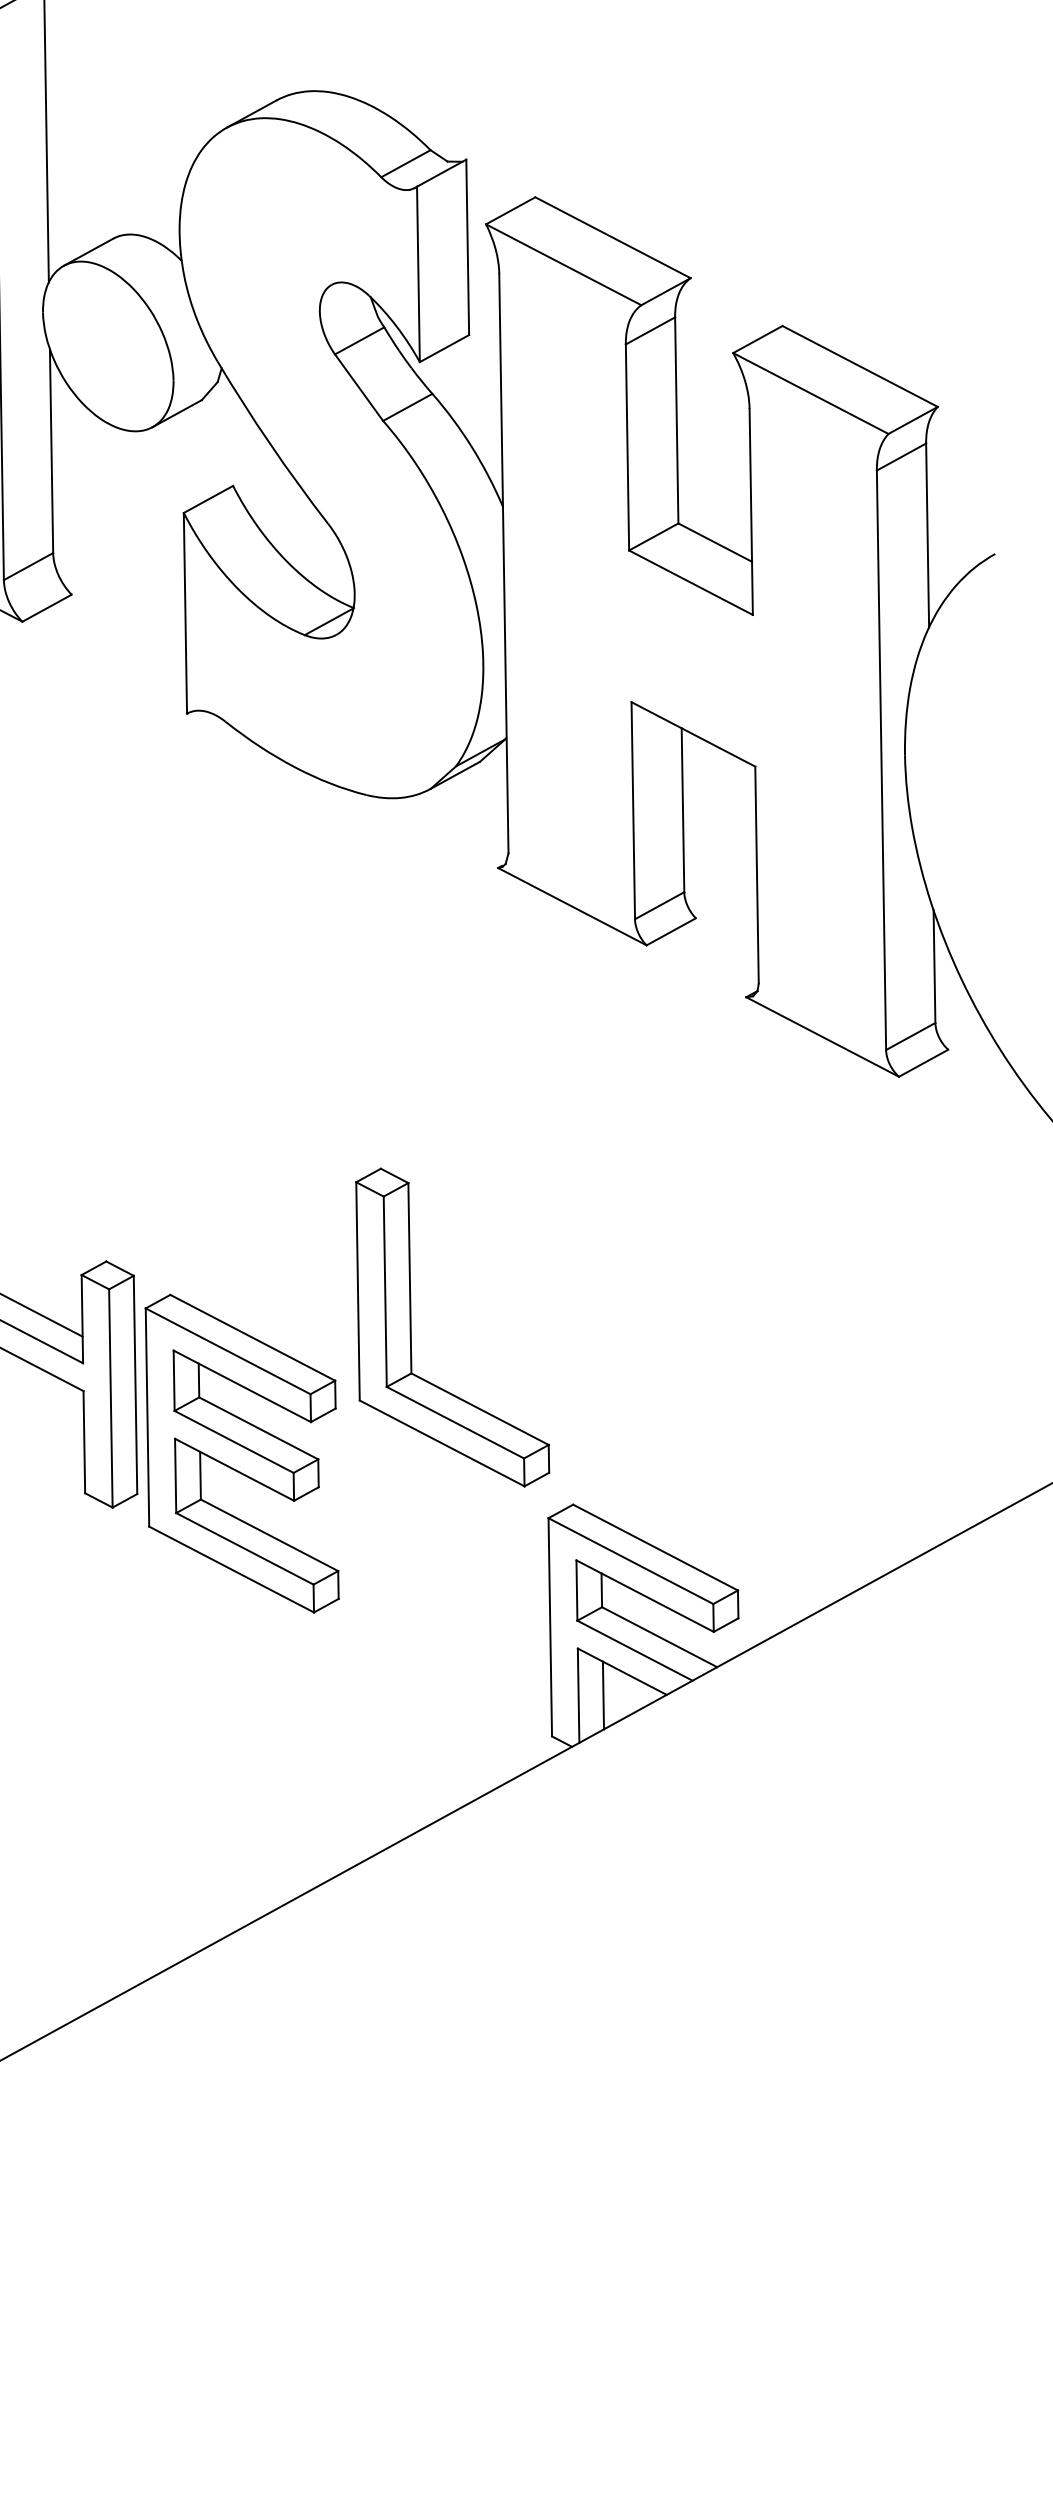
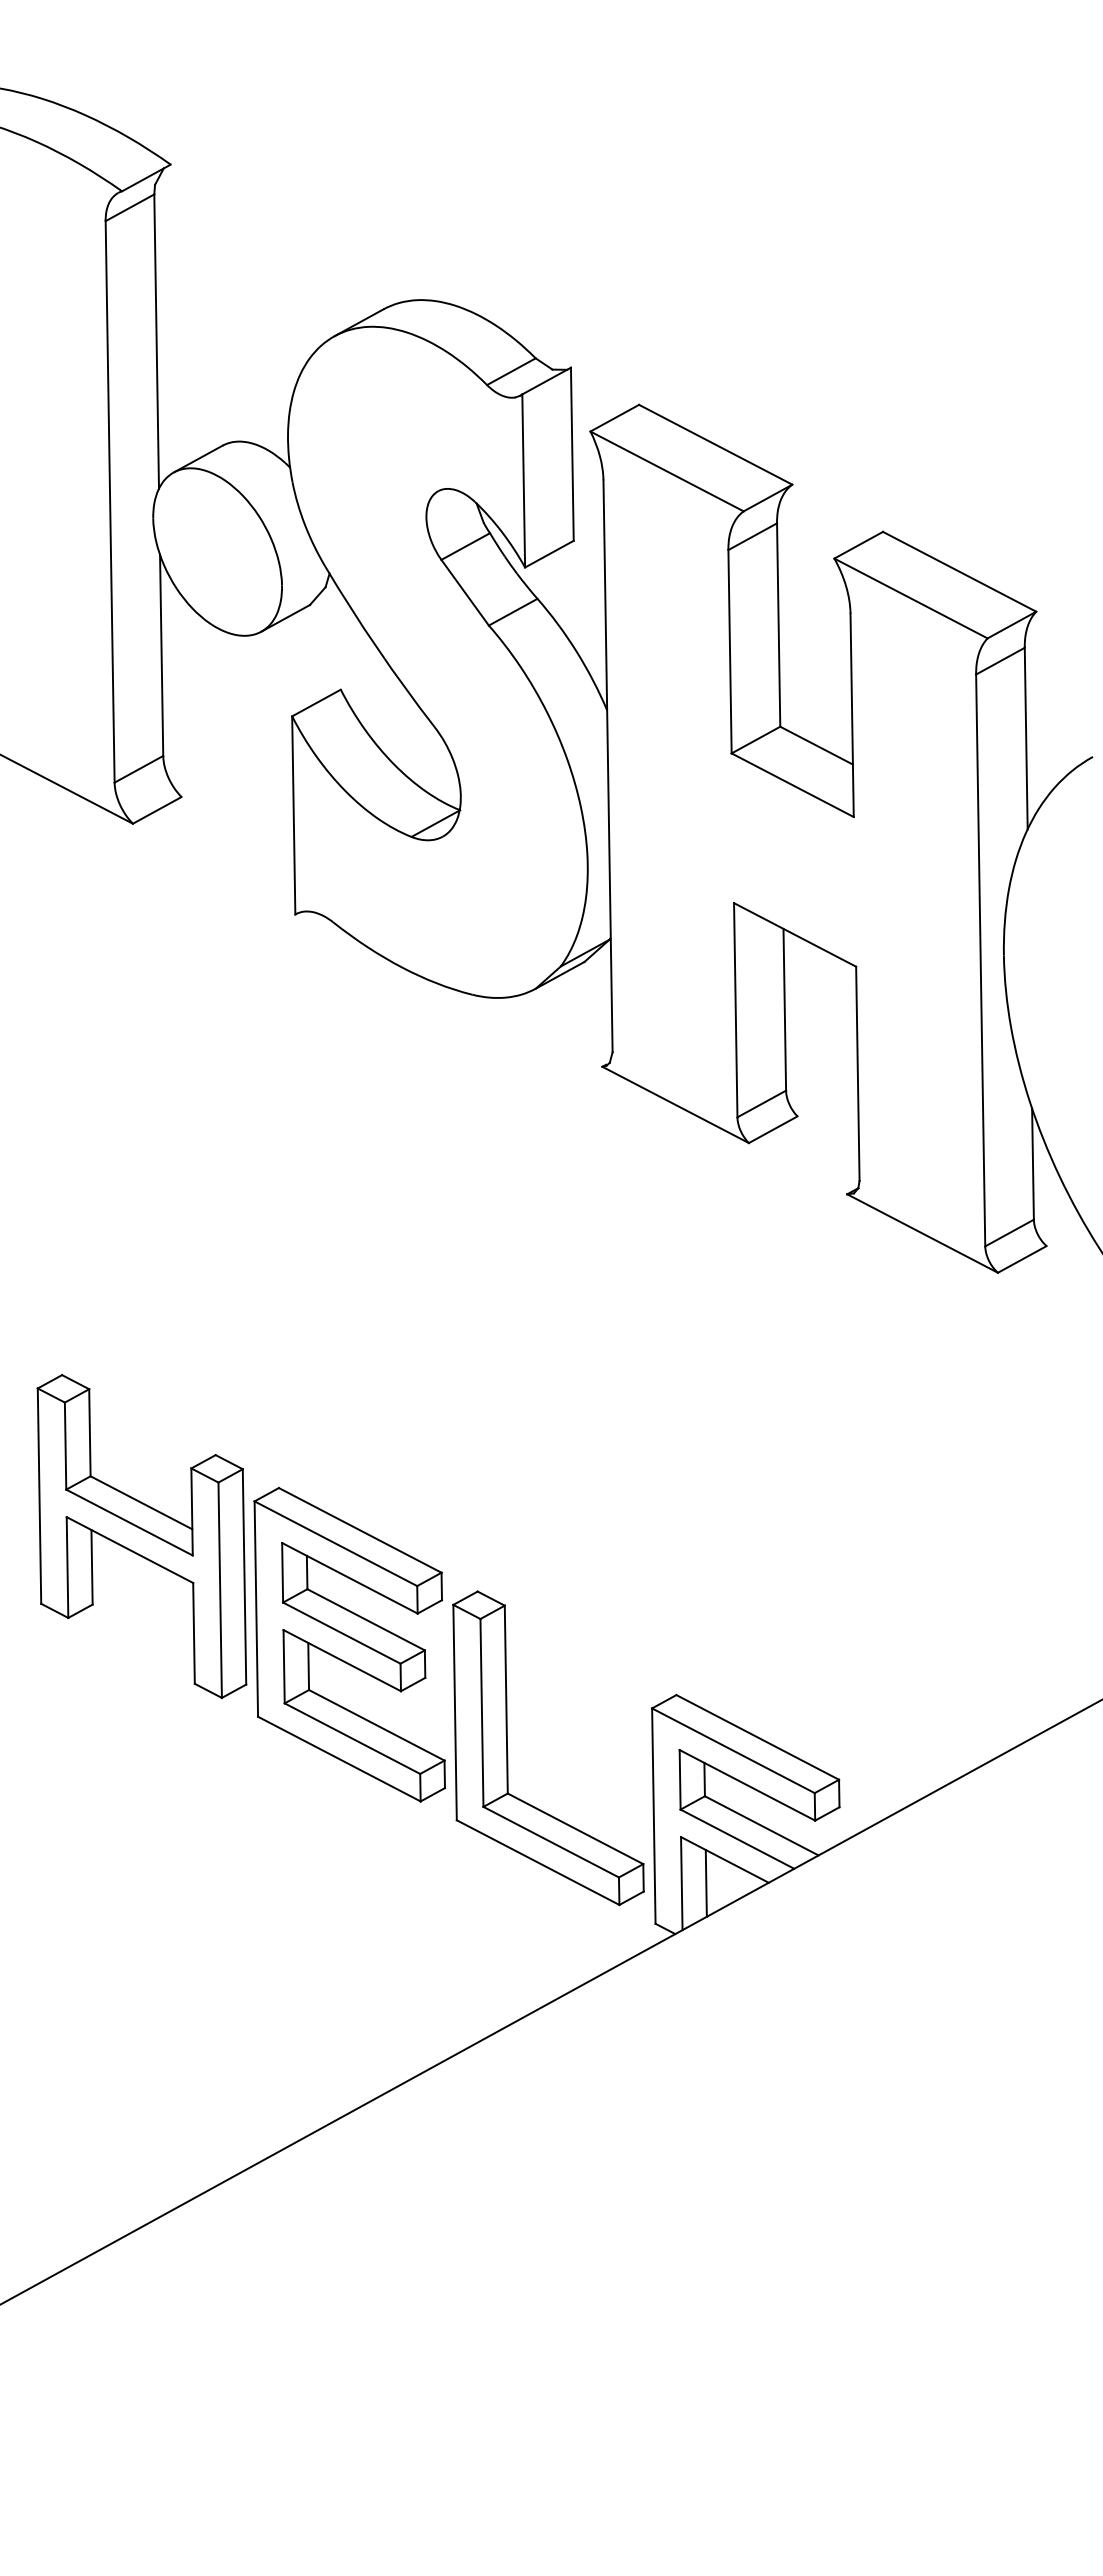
part: (412, 1333) -> (508, 1754), moved

